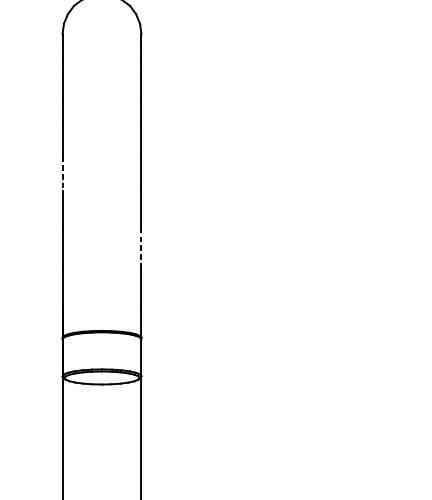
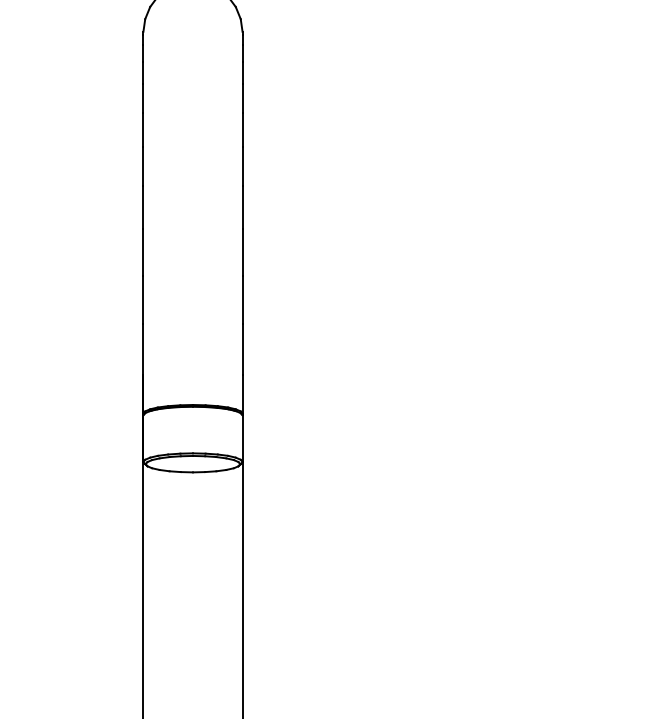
line: (62, 173) -> (143, 207), dashed -> solid
line: (141, 247) -> (242, 300), dashed -> solid

